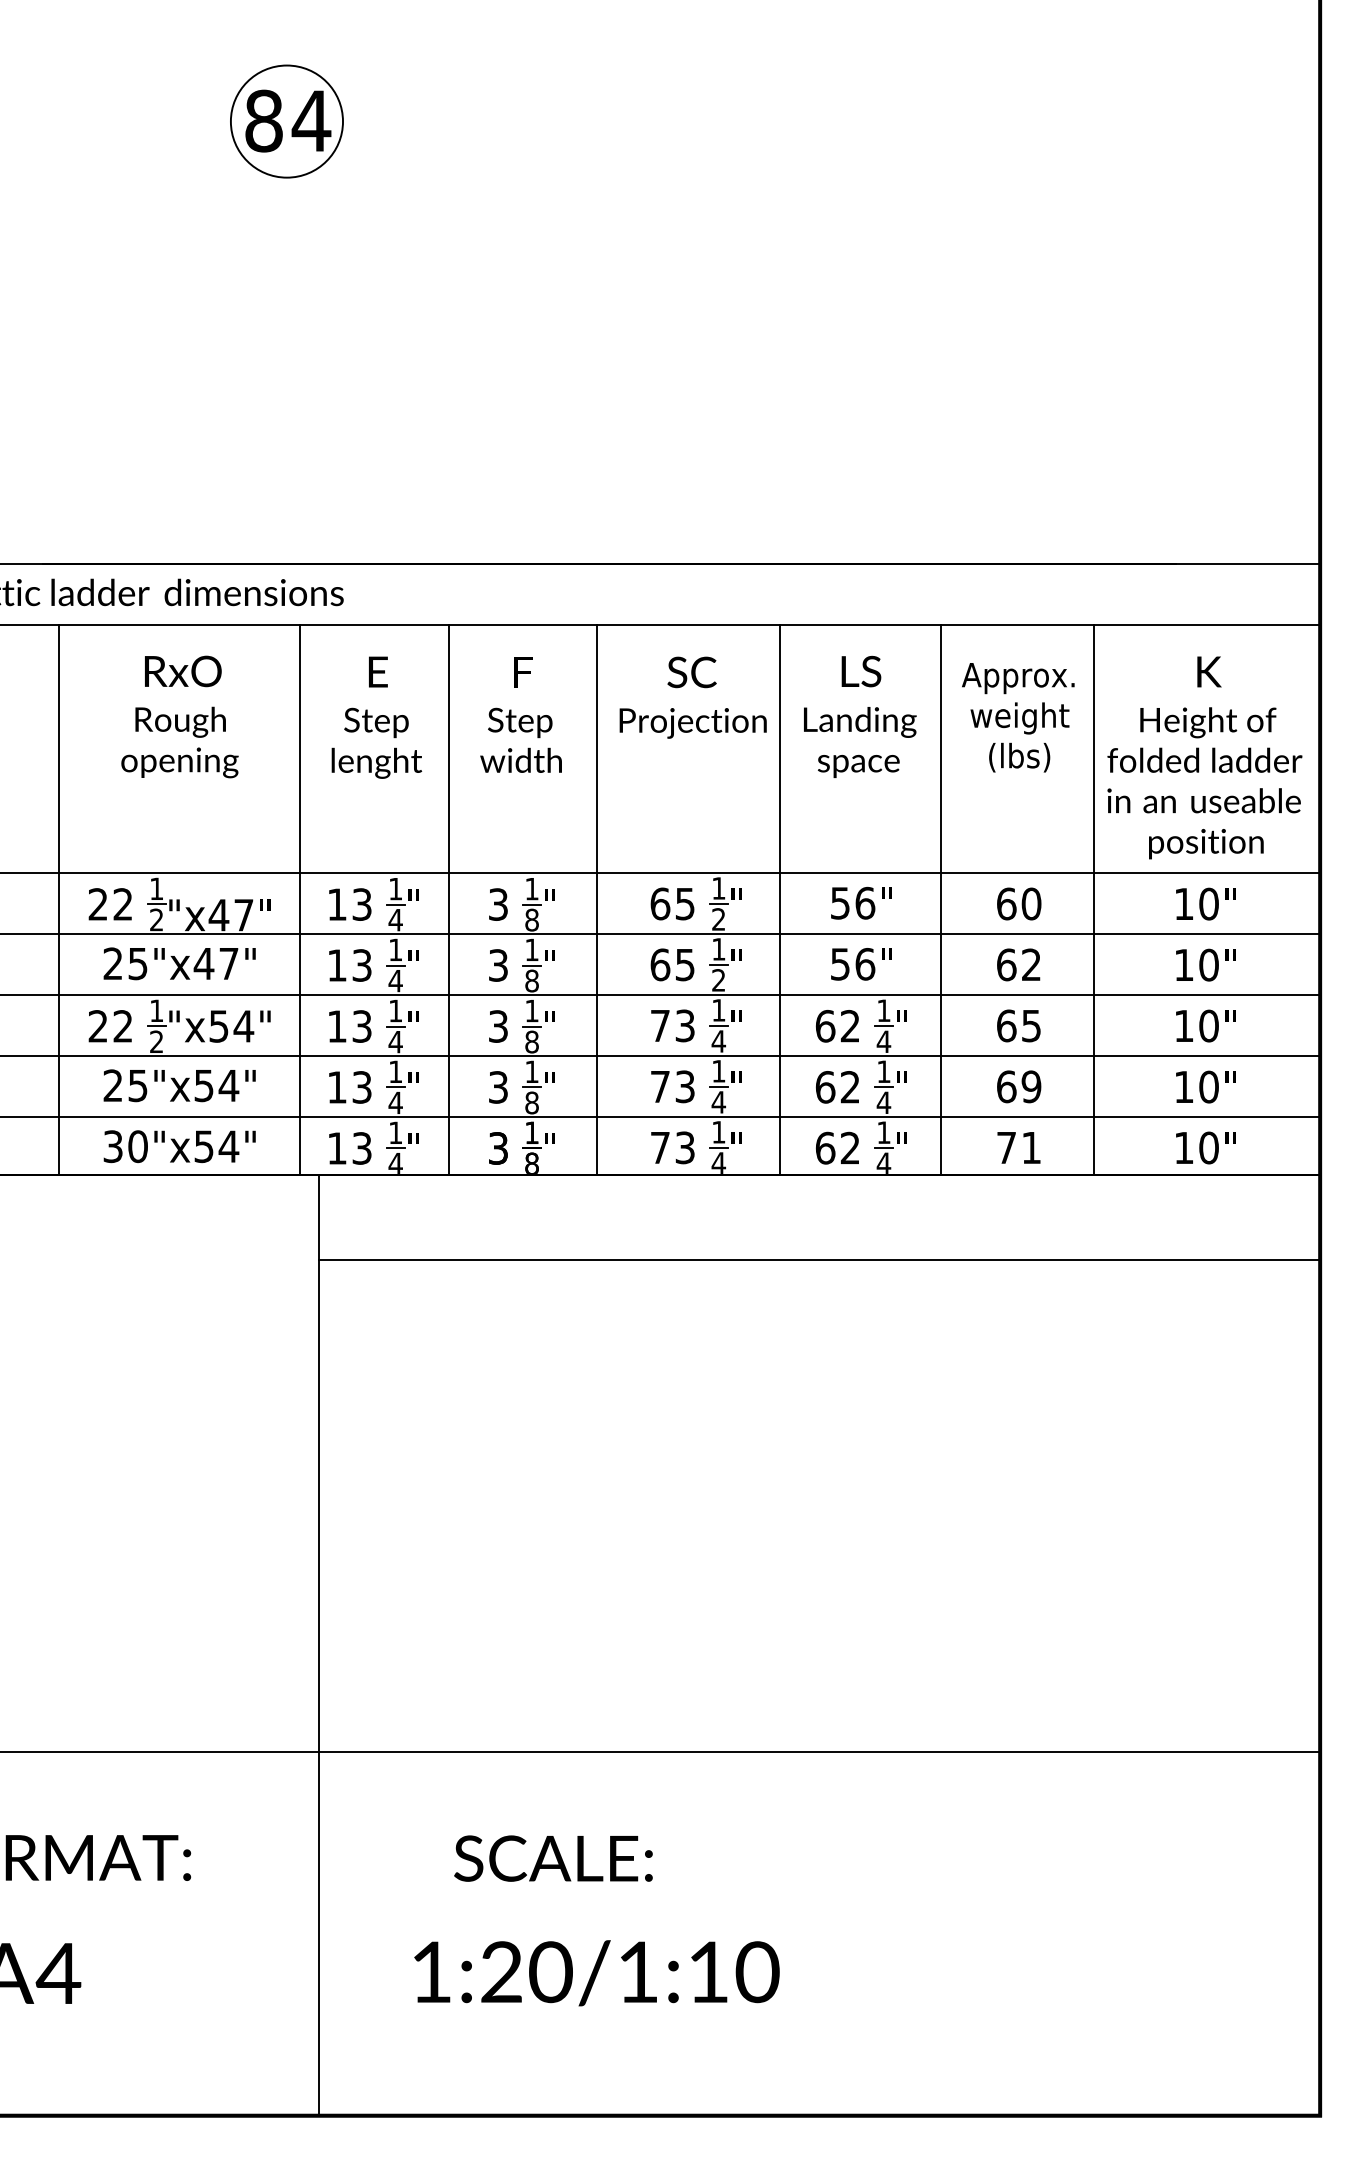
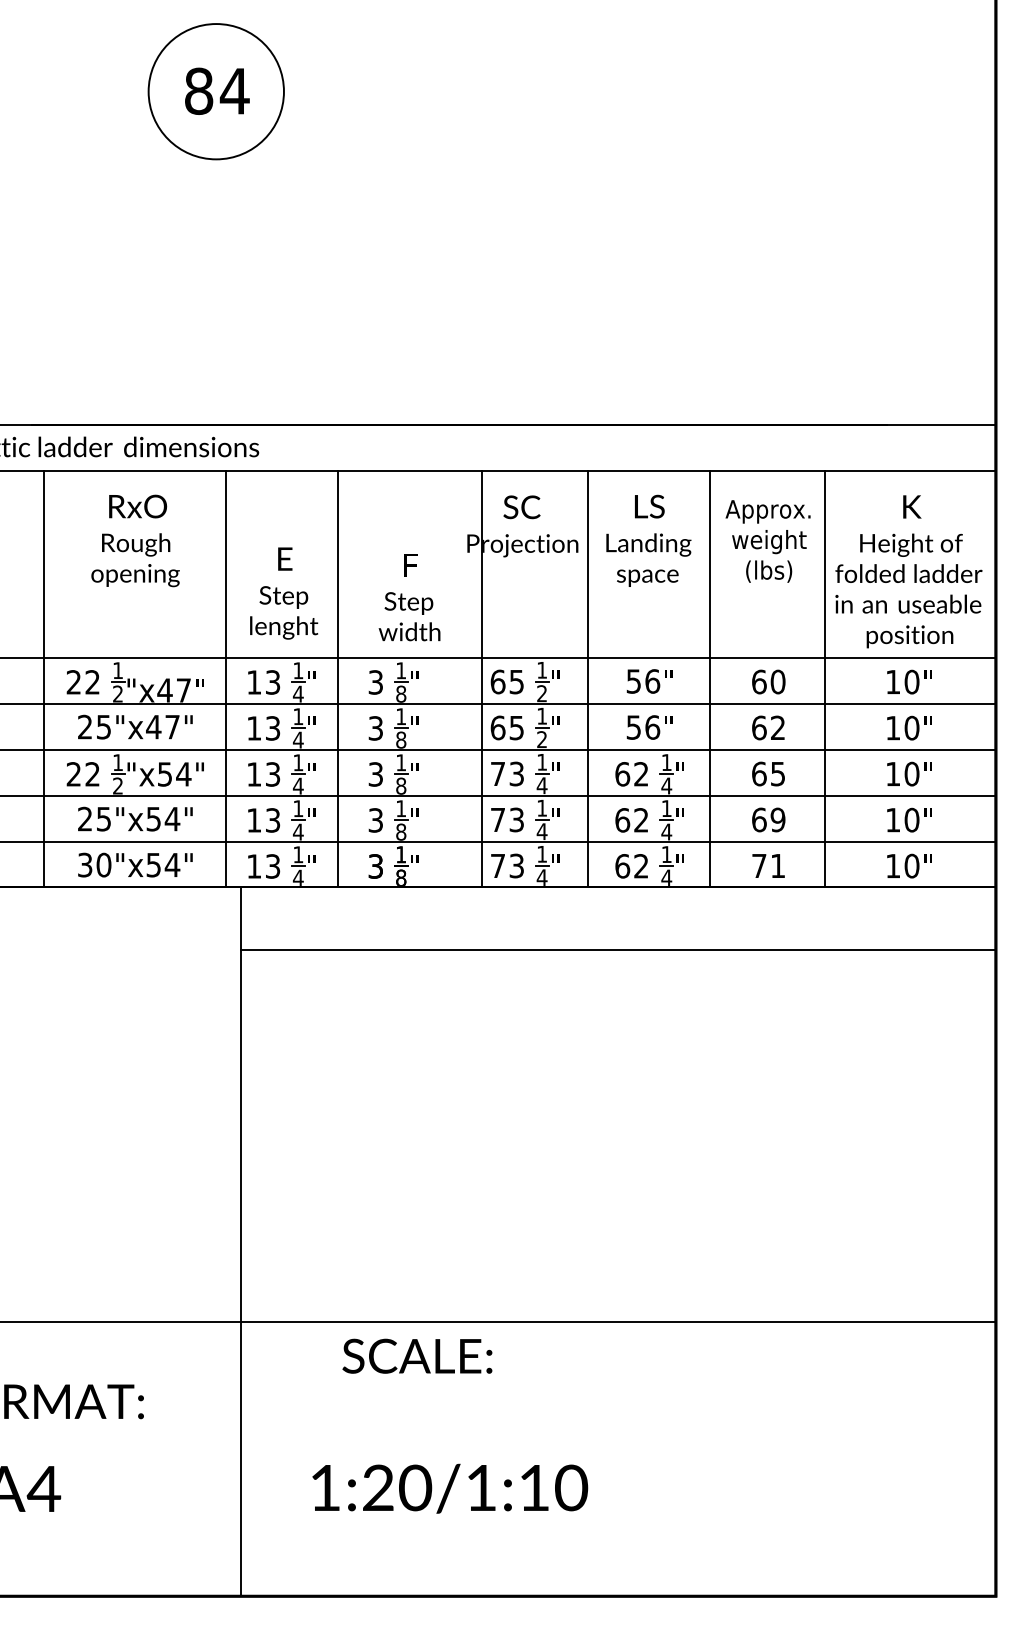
circle: (286, 121) -> (215, 91), size x1.6
text: (520, 714) -> (409, 597), moved
text: (376, 717) -> (283, 593), moved
line: (597, 899) -> (482, 678), moved
text: (553, 1858) -> (417, 1356), moved

